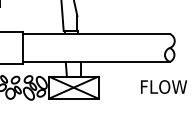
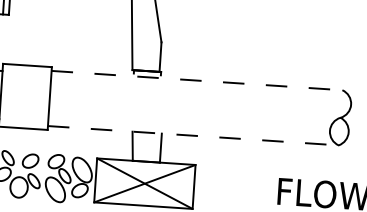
line: (96, 34) -> (196, 81), solid -> dashed
line: (96, 61) -> (193, 134), solid -> dashed

